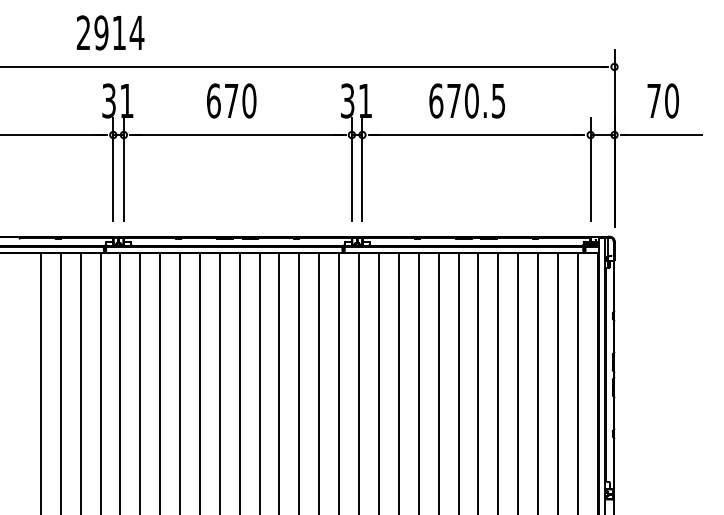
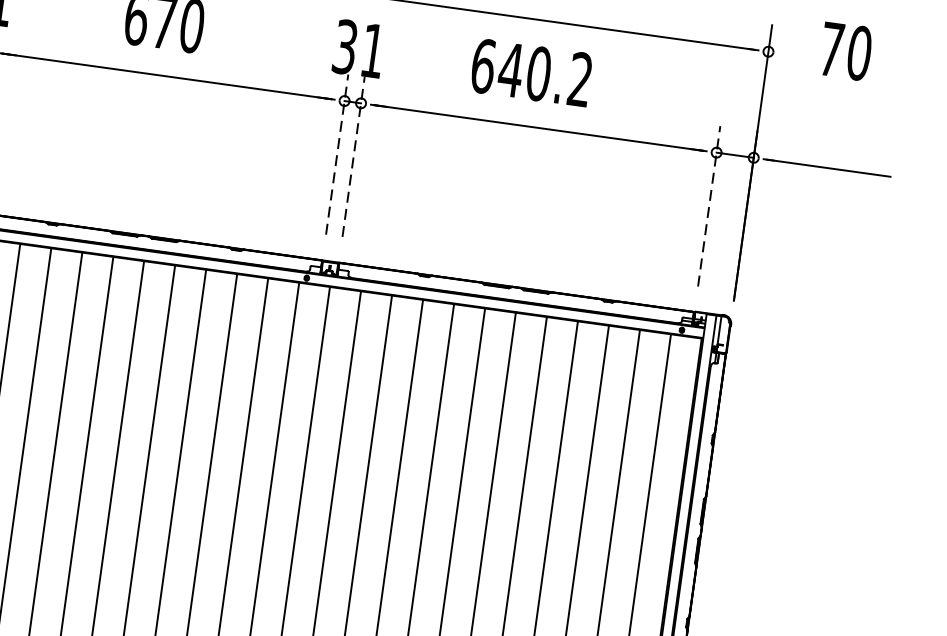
text: (475, 100) -> (544, 73), 670.5 -> 640.2
text: (662, 100) -> (844, 50), moved
line: (351, 168) -> (336, 153), solid -> dashed
line: (362, 168) -> (353, 155), solid -> dashed
line: (590, 168) -> (709, 204), solid -> dashed

